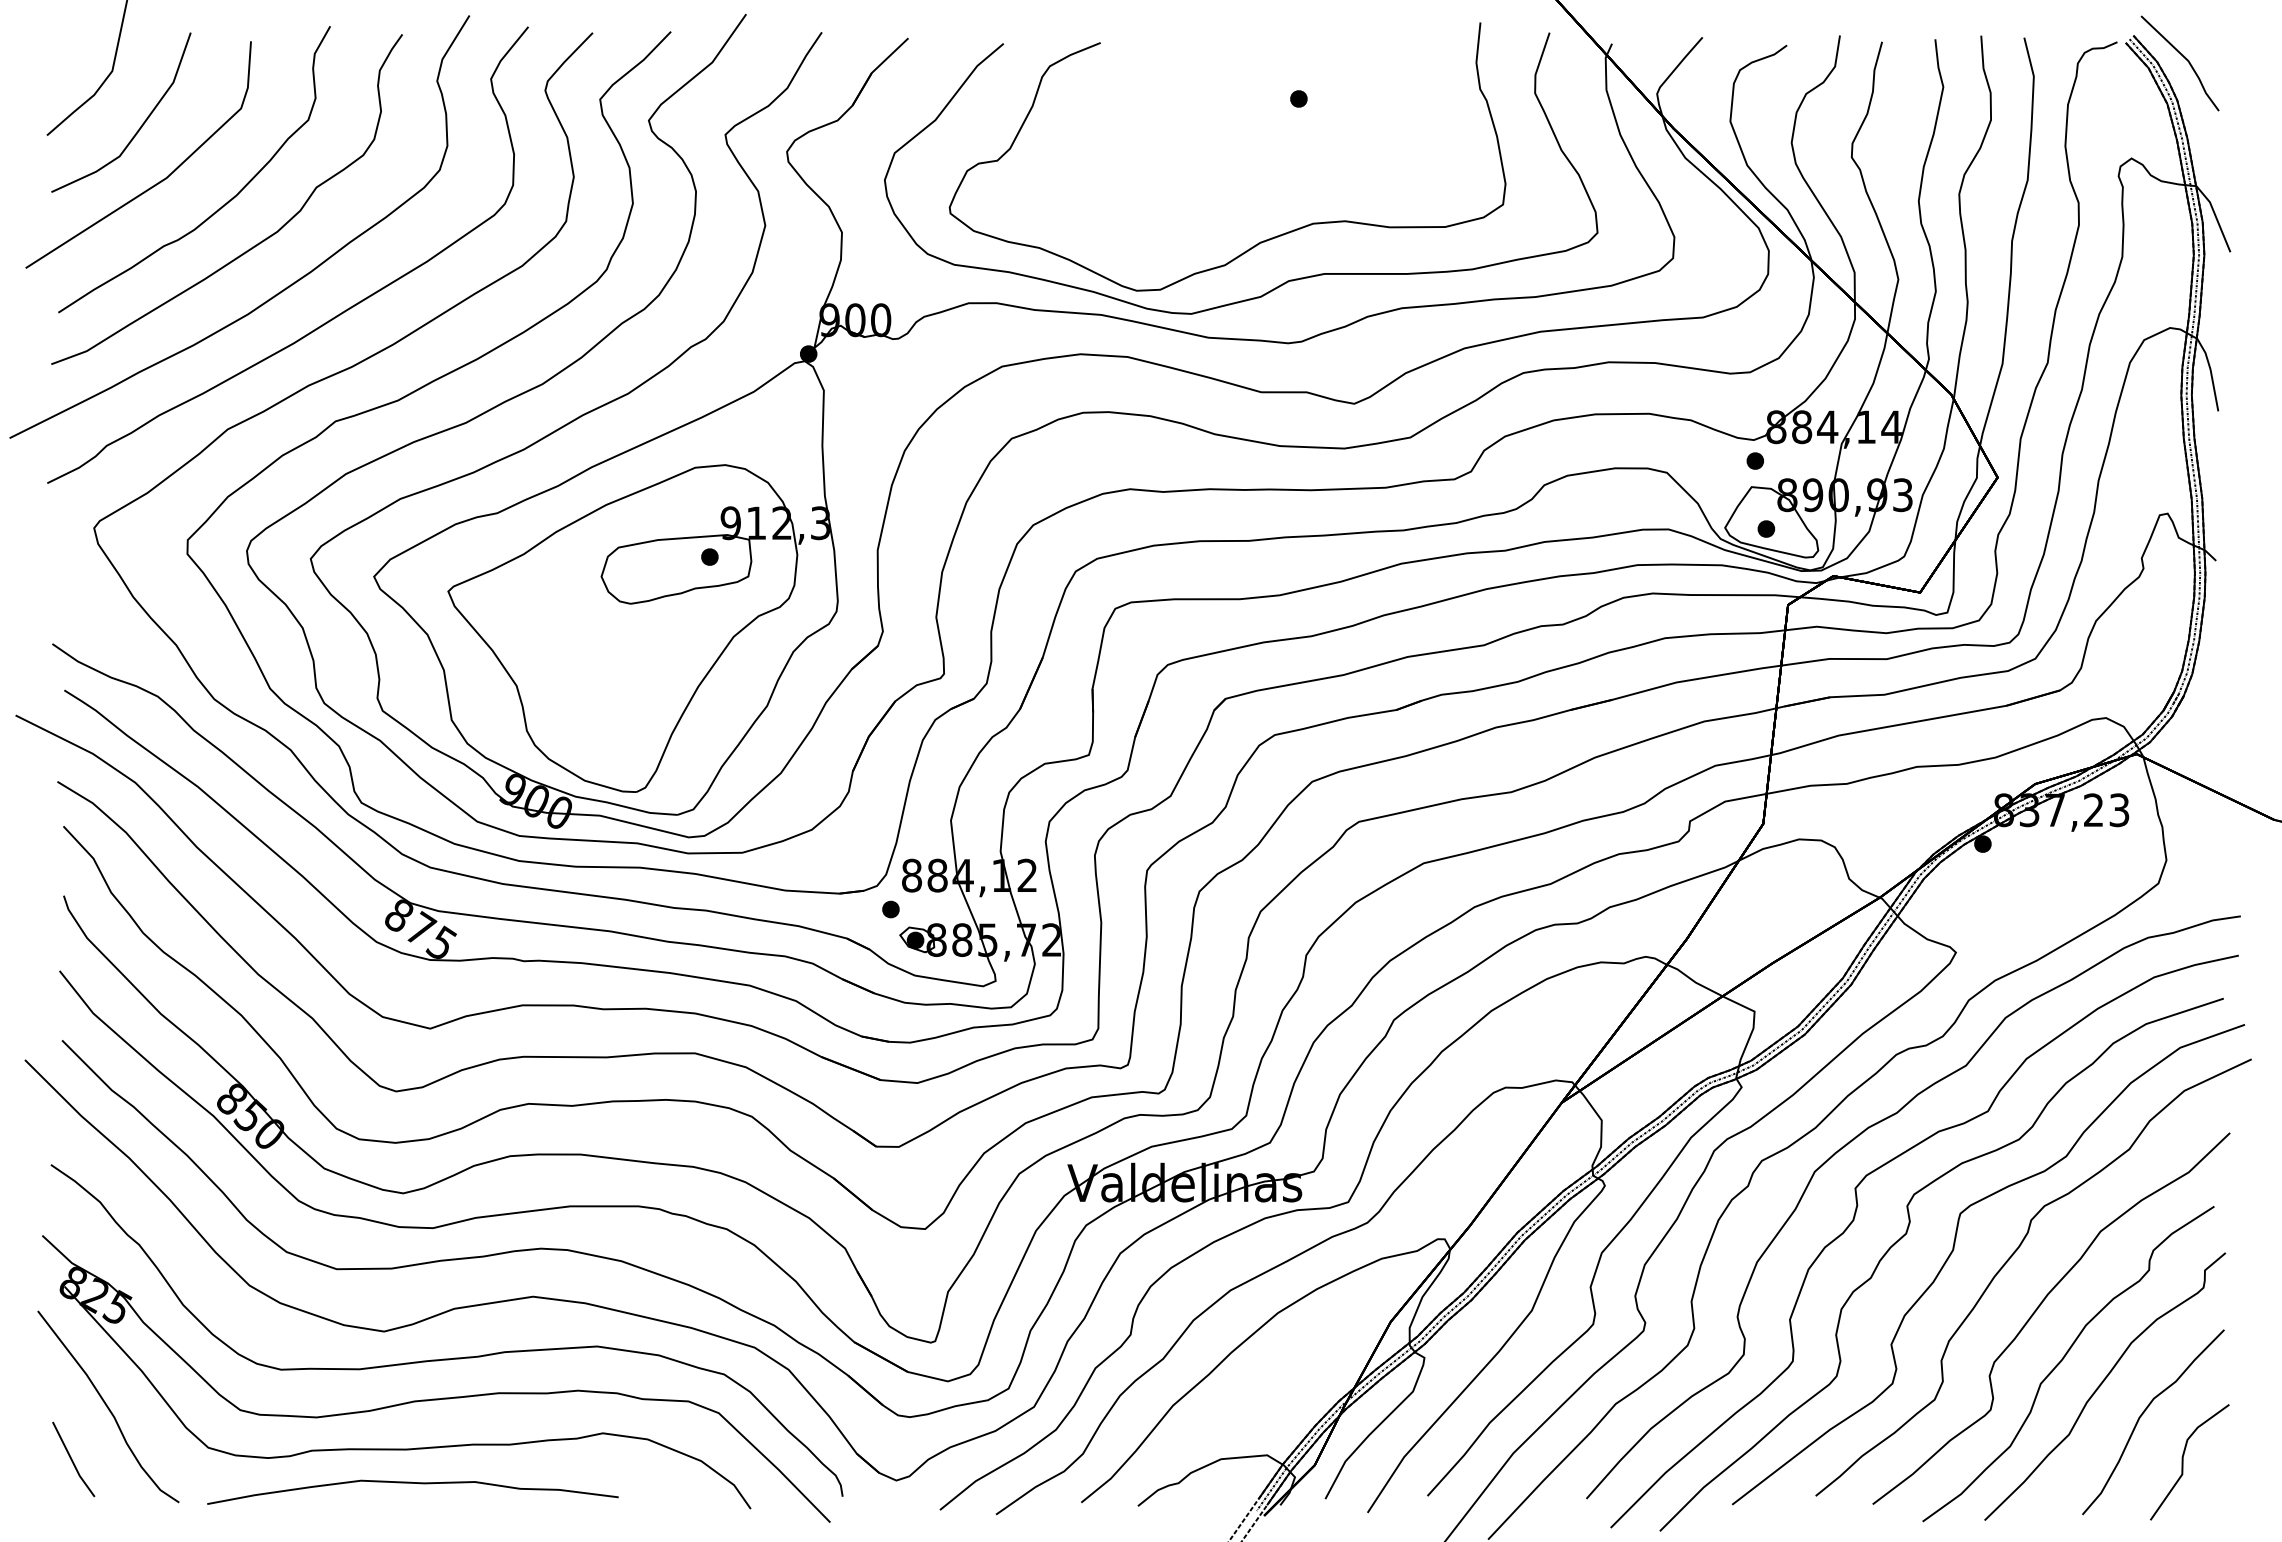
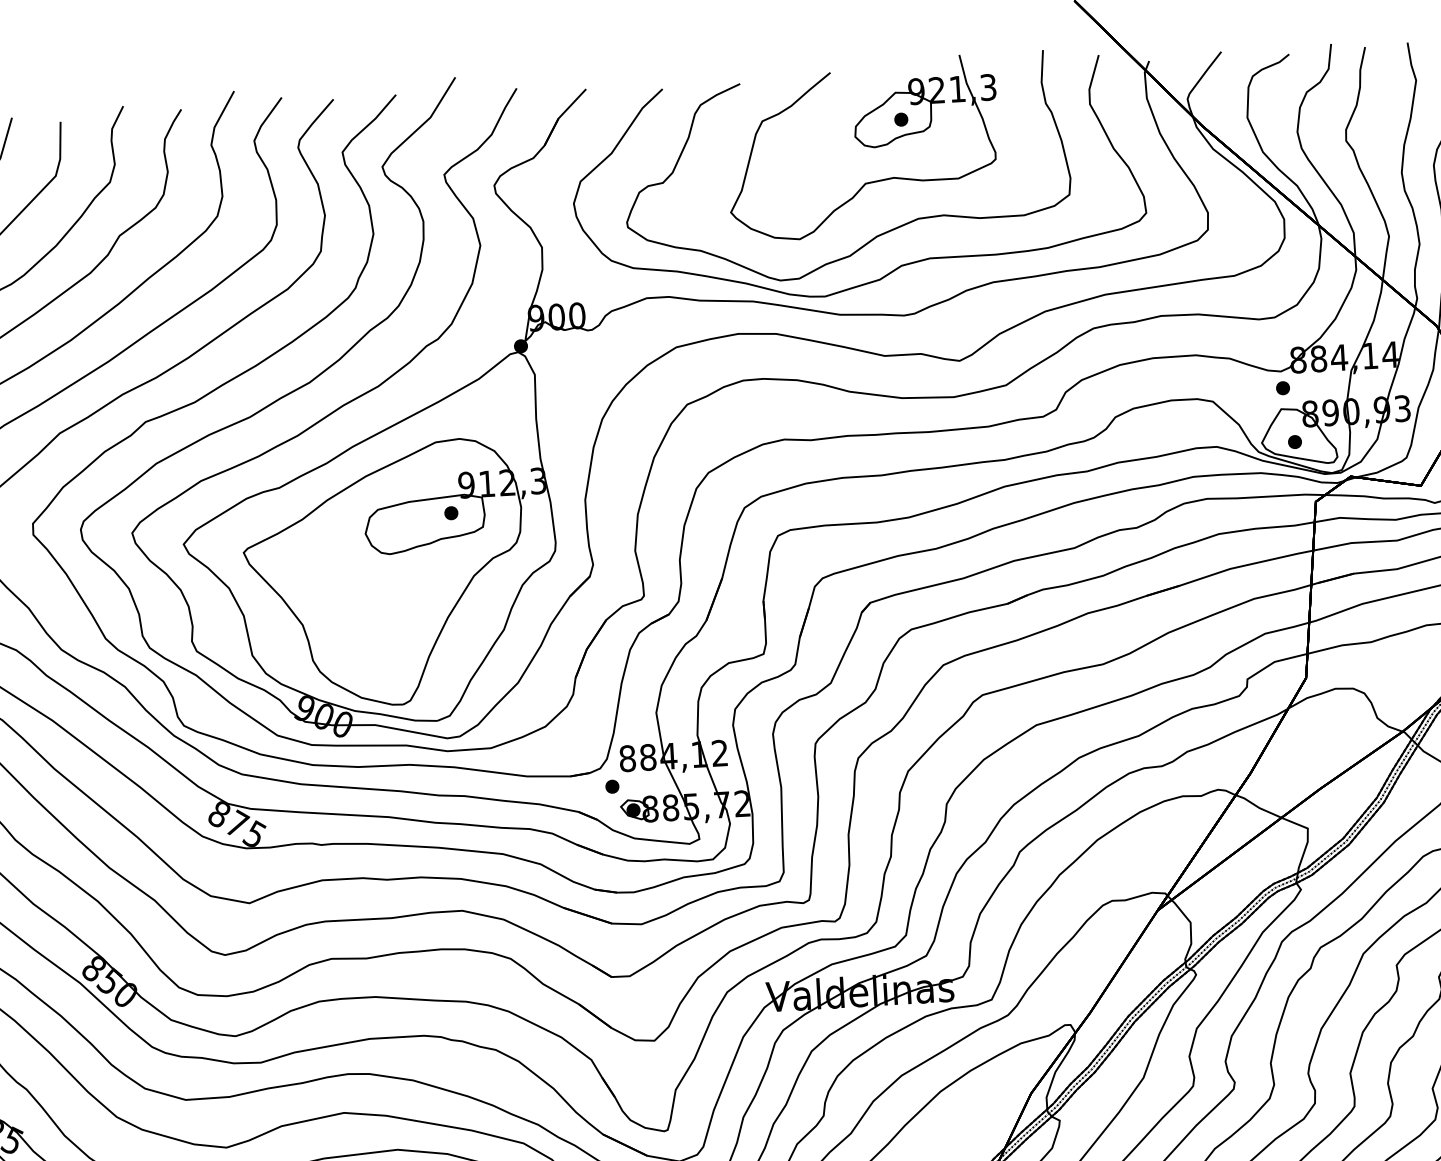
part: (1249, 131) -> (863, 147), added

